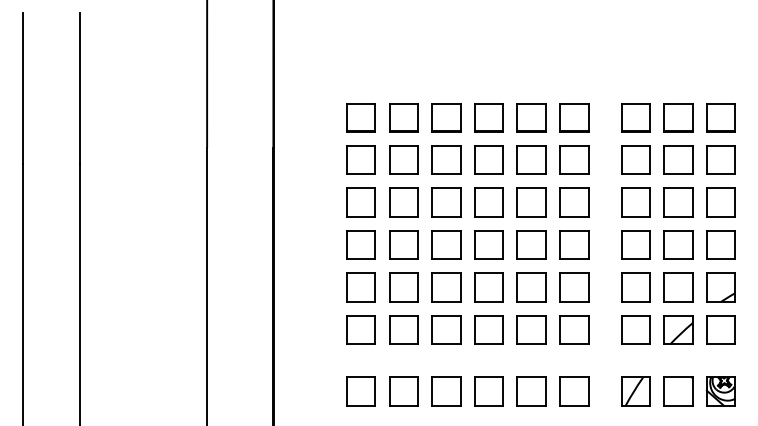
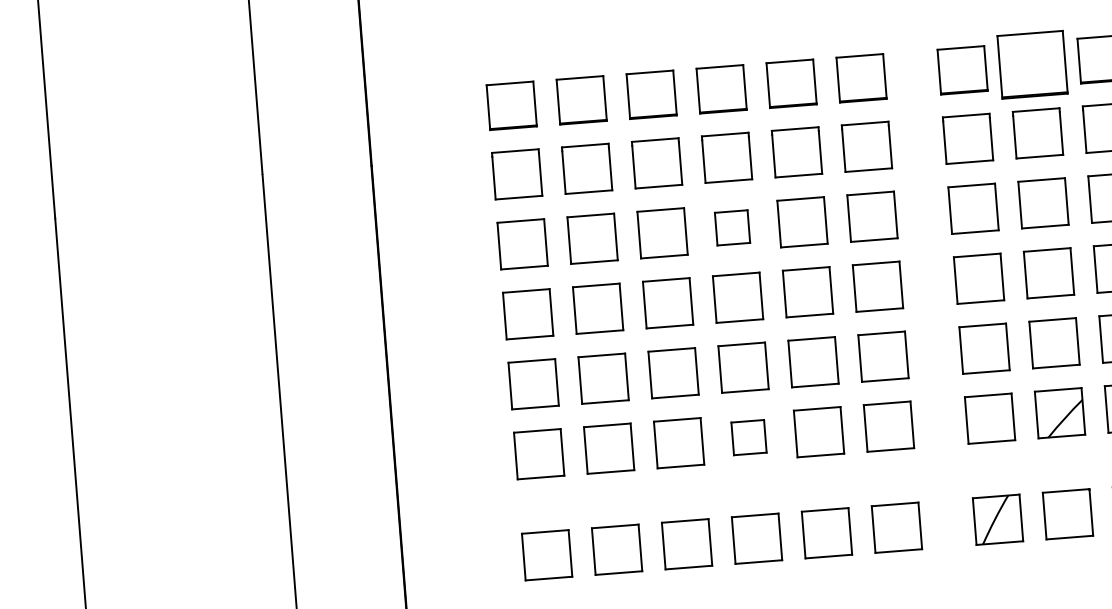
part: (678, 117) -> (1032, 64), size x1.4
part: (488, 202) -> (731, 228), size x0.7
part: (488, 329) -> (748, 436), size x0.7

